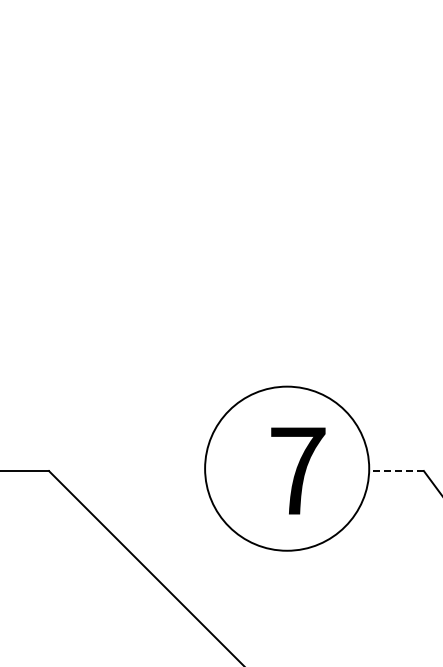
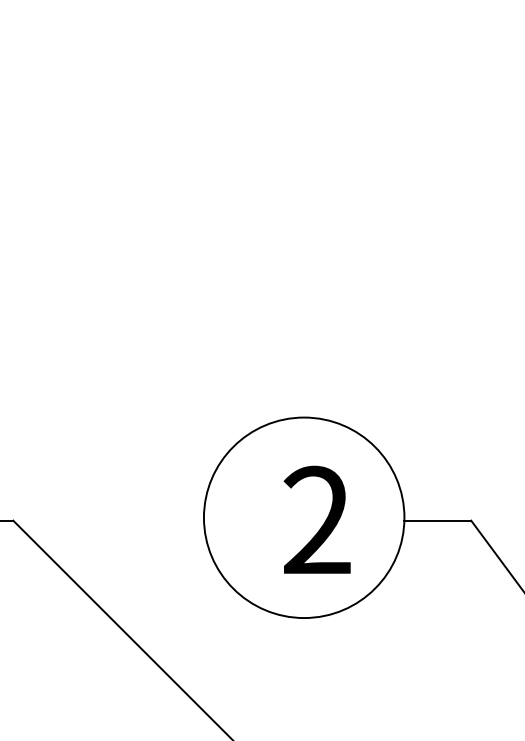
text: (297, 470) -> (316, 519), 7 -> 2
line: (396, 471) -> (437, 521), dashed -> solid

